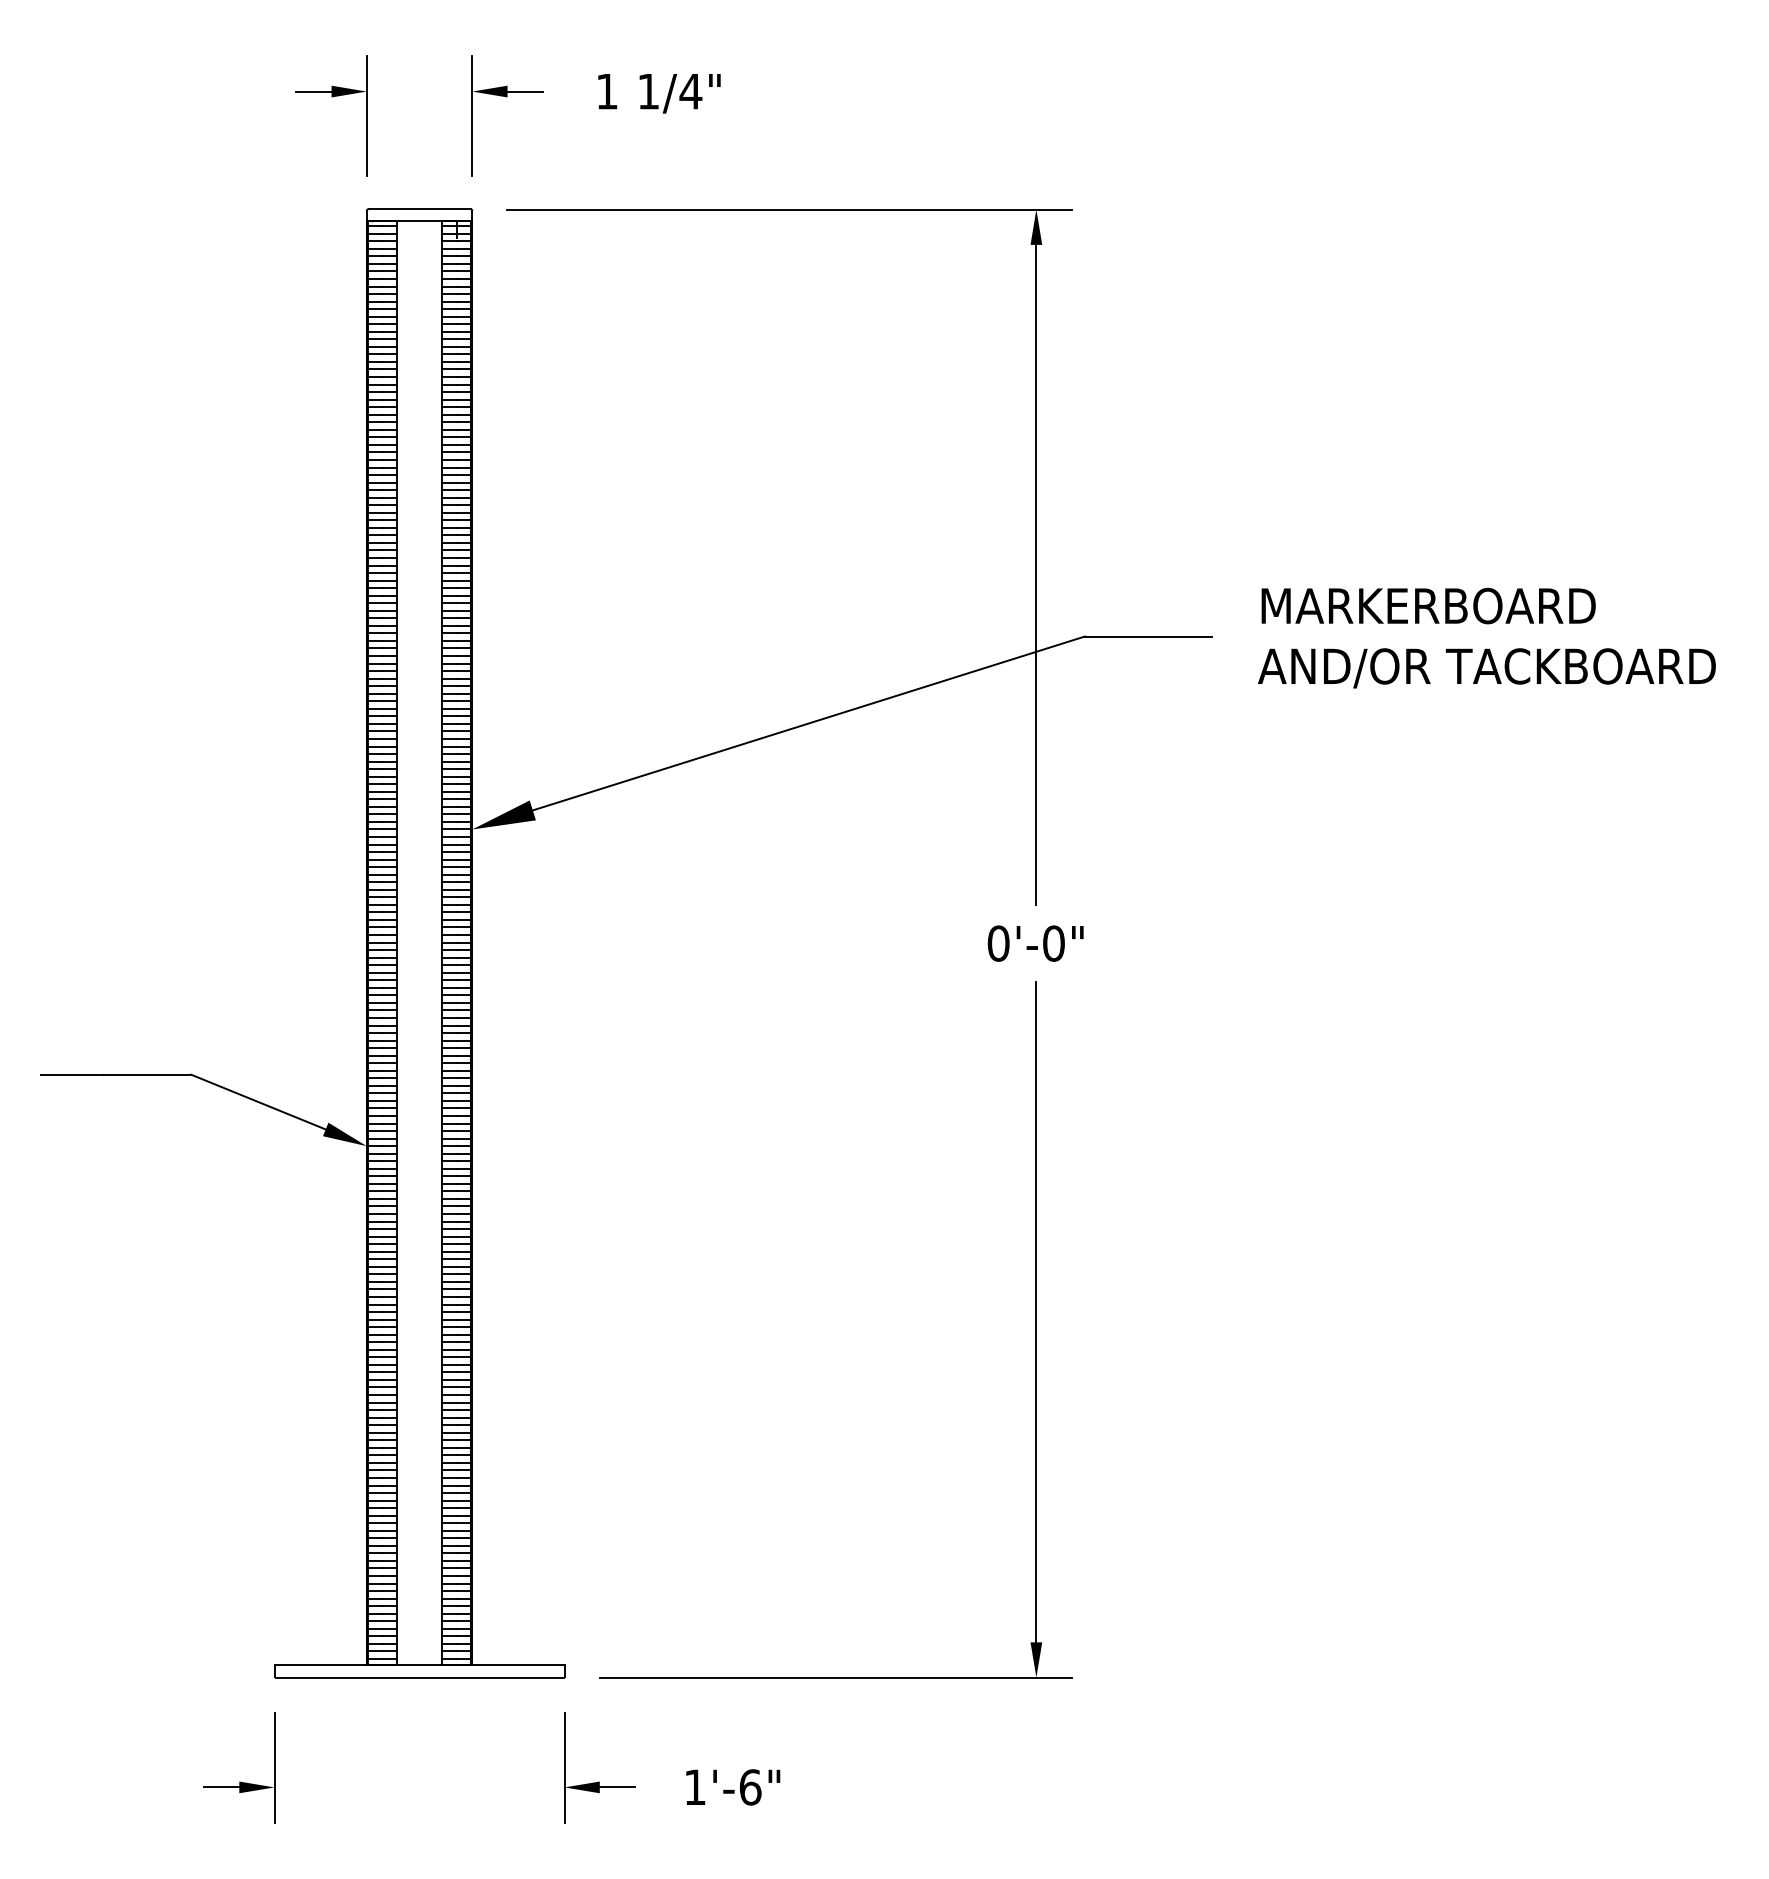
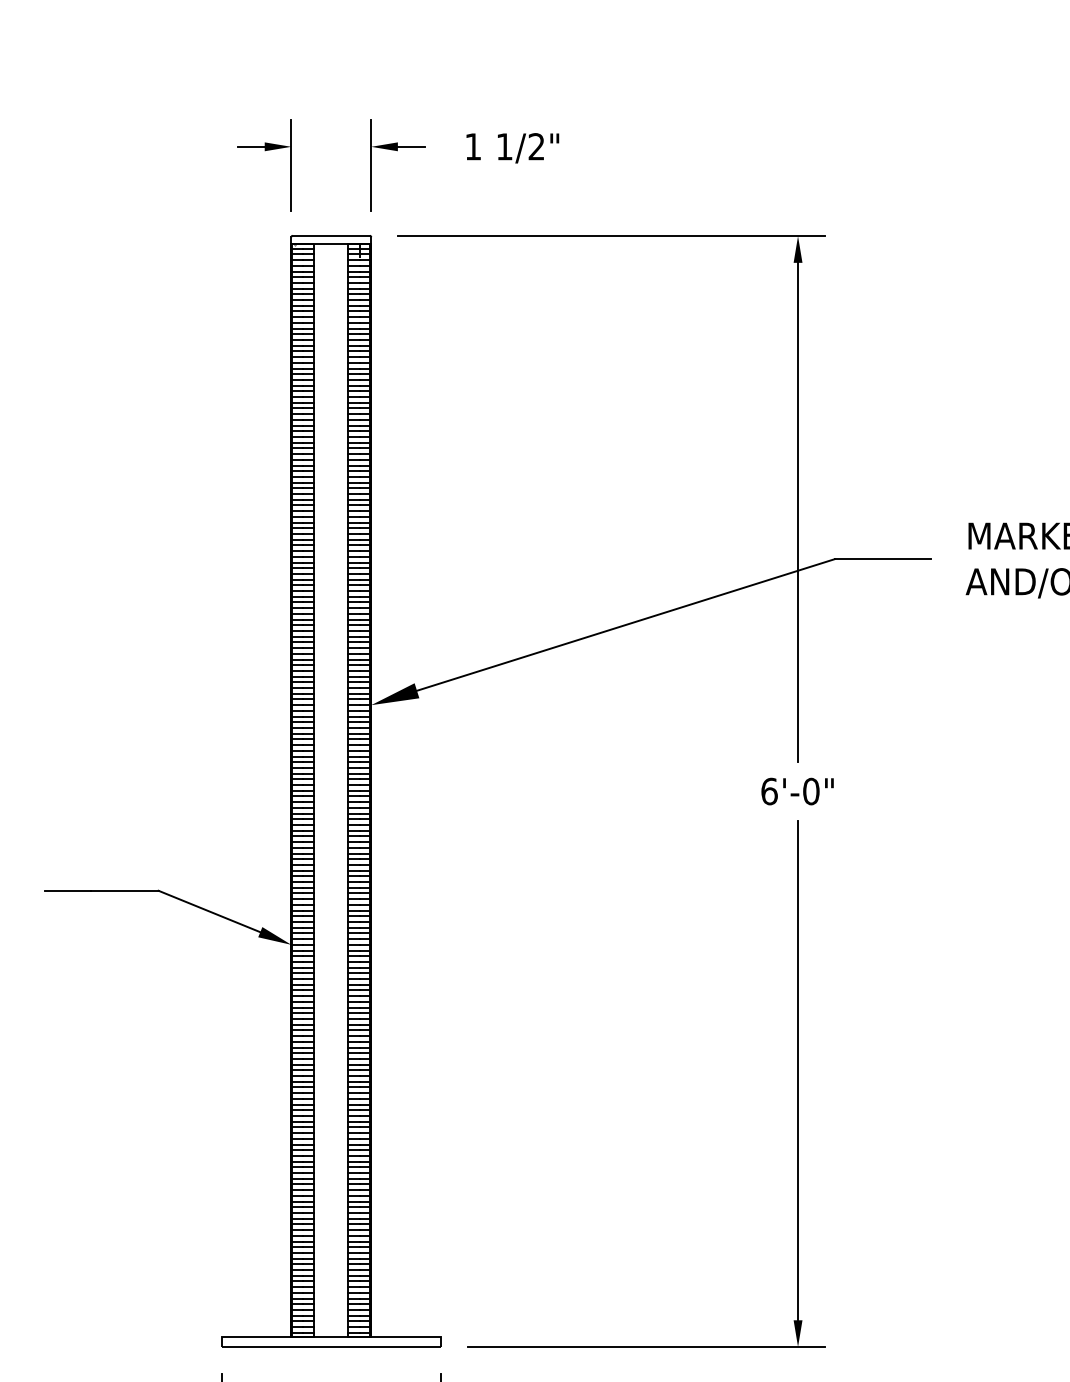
text: (690, 91) -> (536, 146), 1/4" -> 1/2"
text: (998, 943) -> (769, 791), 0'-0" -> 6'-0"

